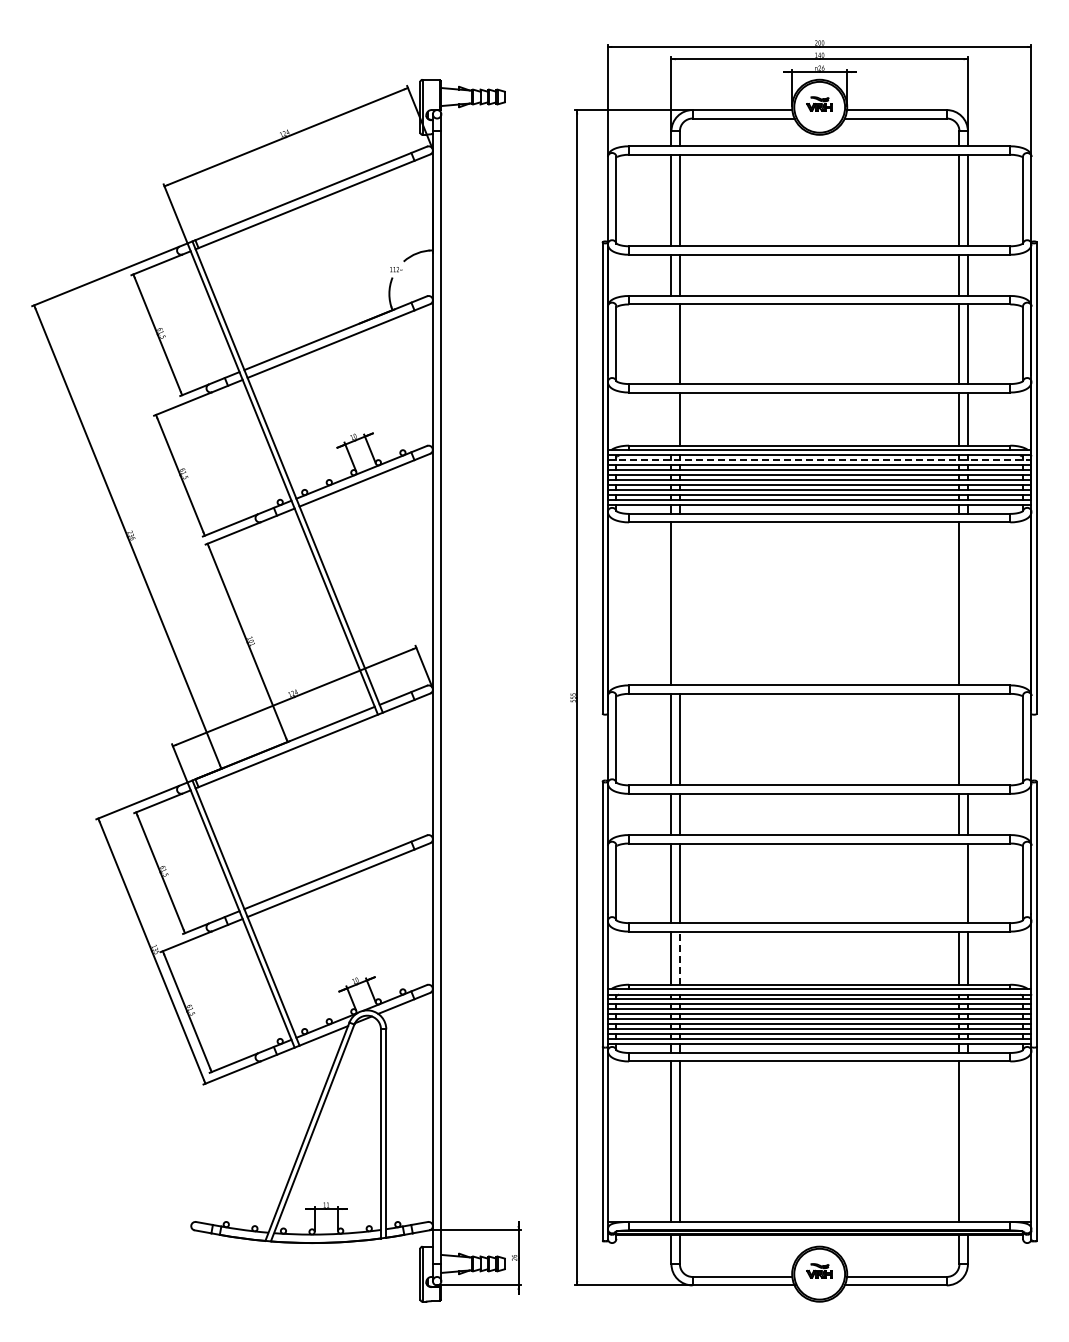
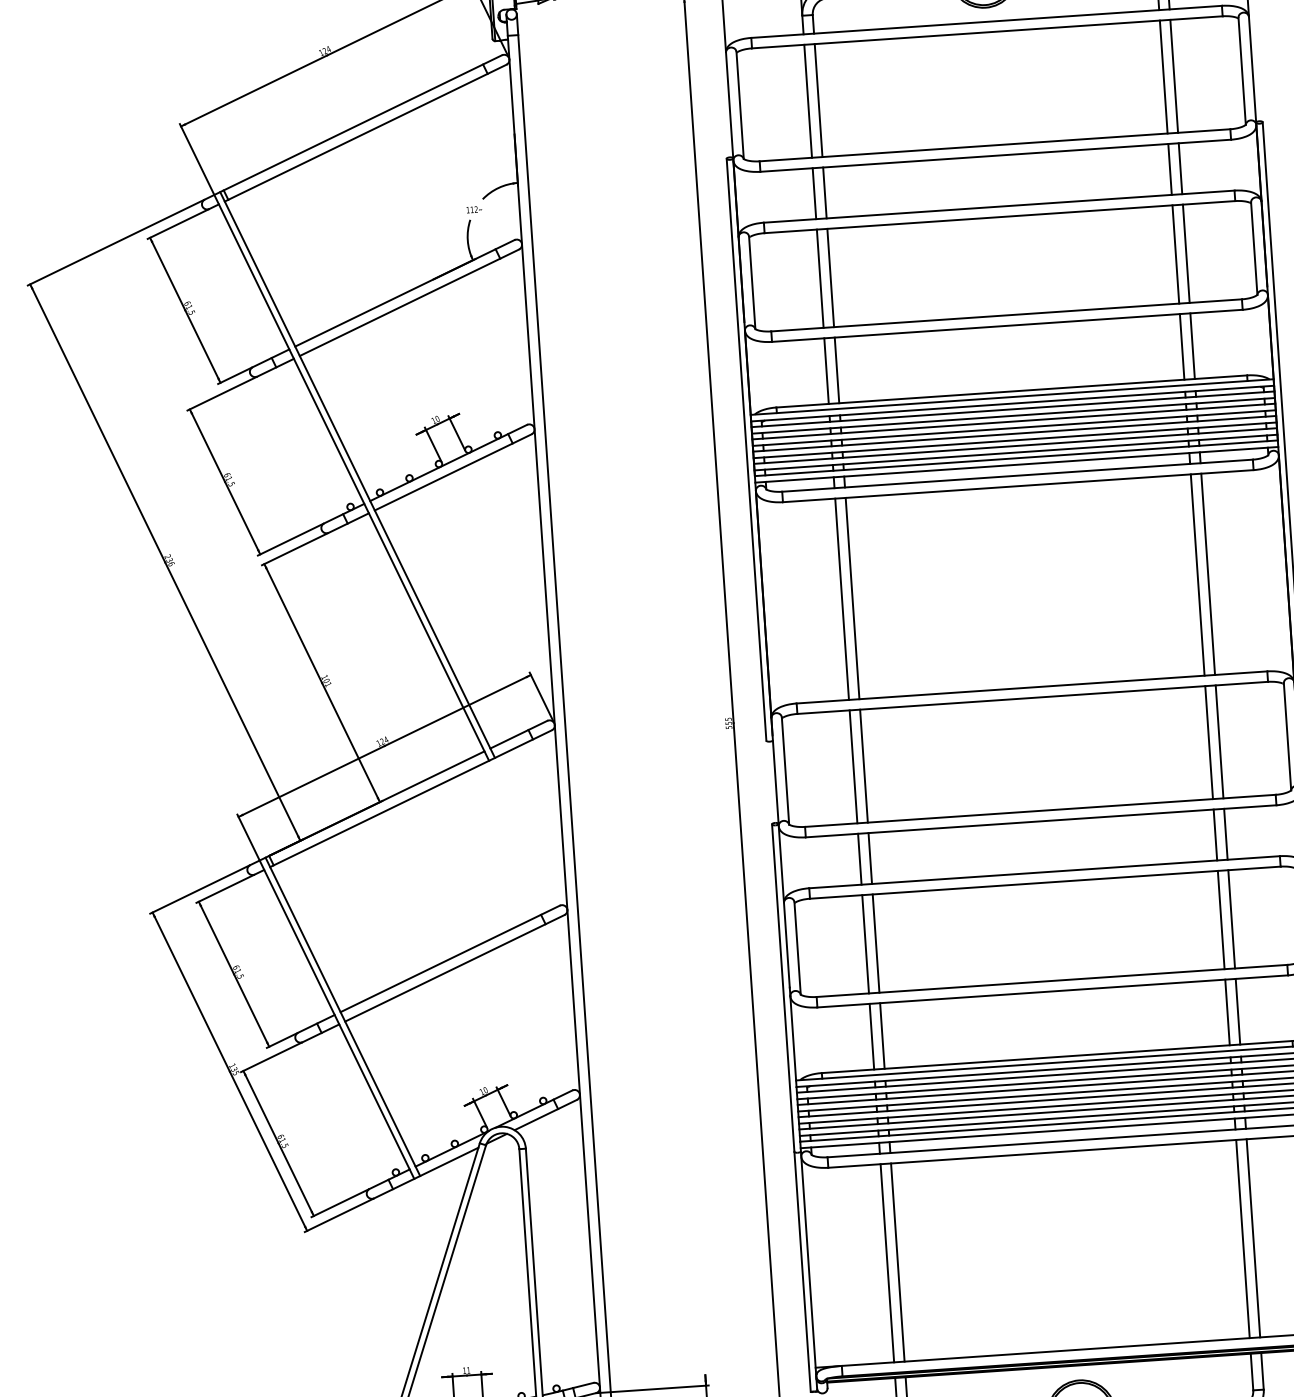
line: (671, 344) -> (820, 279), added
line: (671, 418) -> (826, 370), added
line: (819, 460) -> (1012, 409), dashed -> solid
line: (679, 603) -> (852, 598), added
line: (967, 603) -> (1207, 573), added
line: (967, 739) -> (1219, 741), added
line: (959, 883) -> (1221, 920), added
line: (679, 958) -> (881, 1036), dashed -> solid
line: (967, 1141) -> (1252, 1238), added

